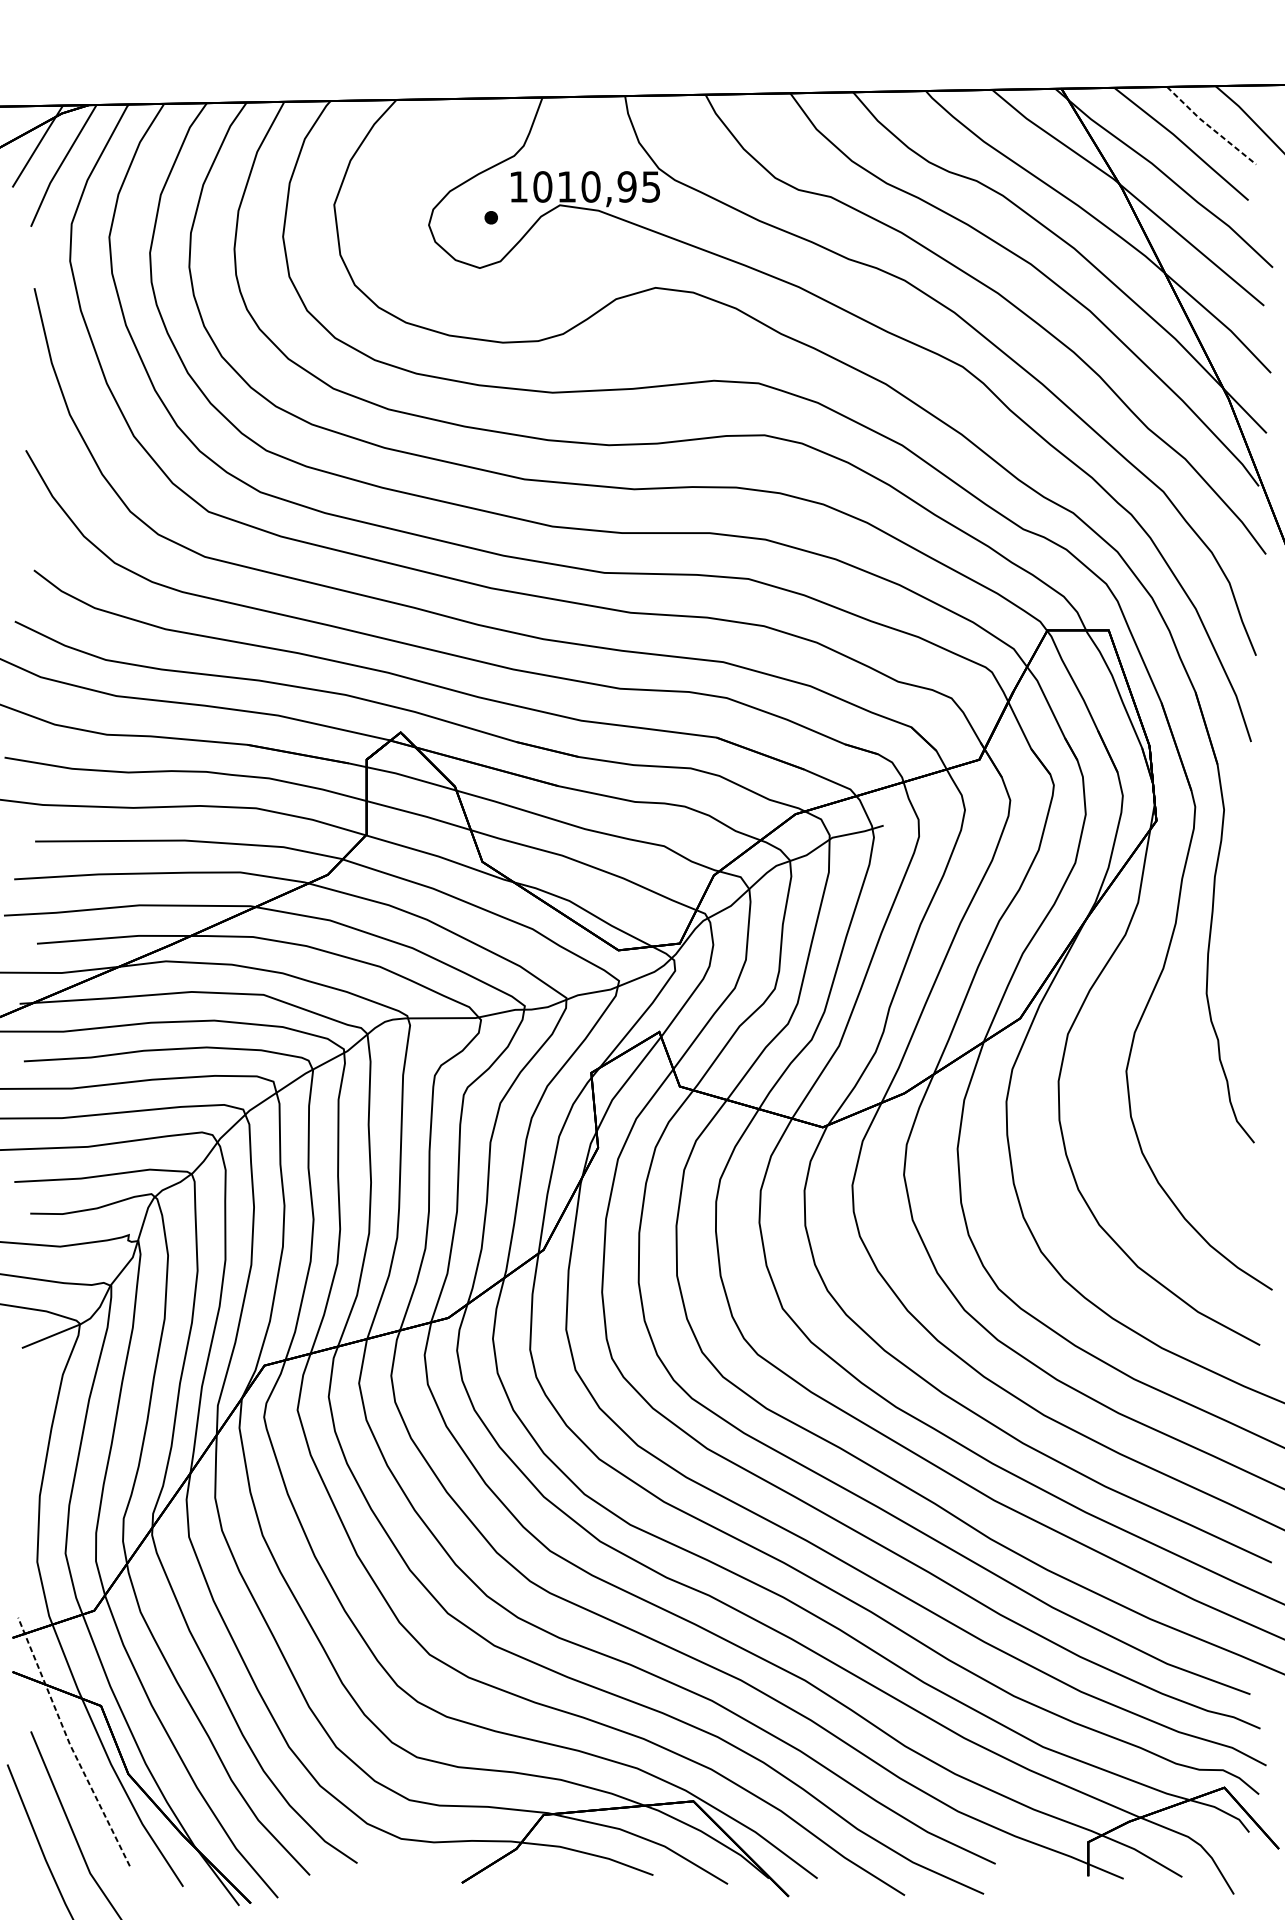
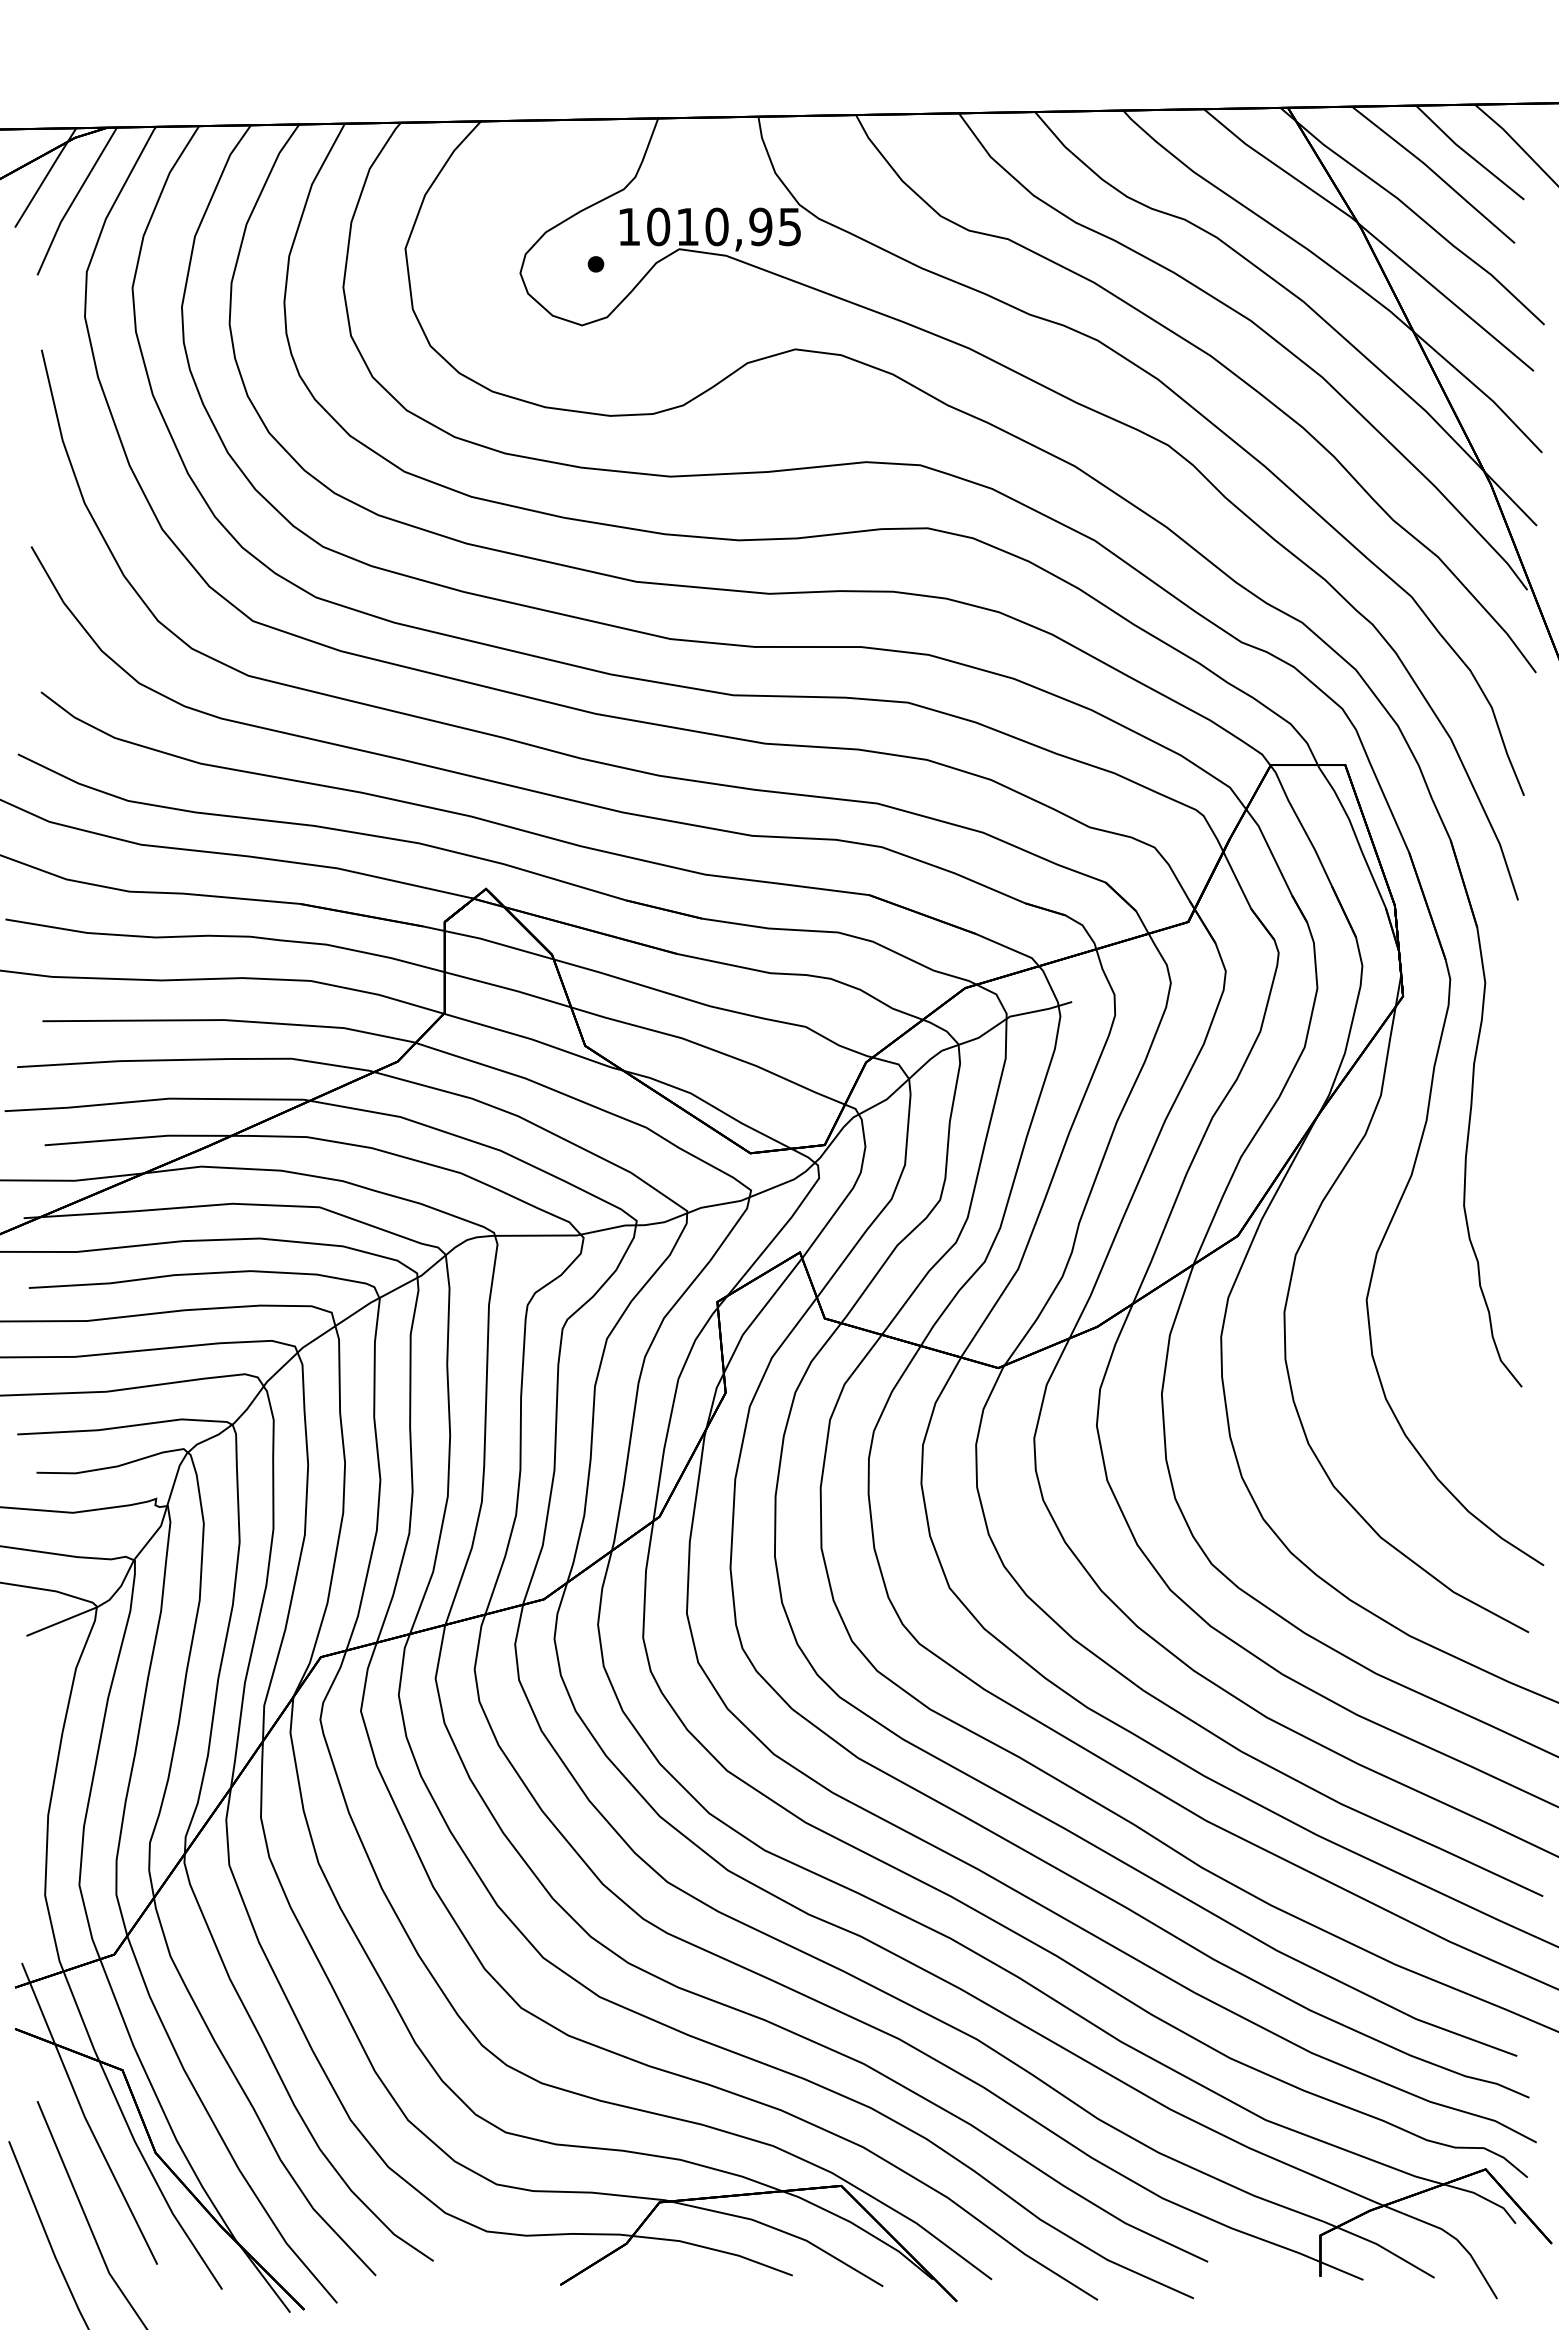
line: (1209, 127) -> (1467, 154), dashed -> solid
line: (69, 1744) -> (84, 2116), dashed -> solid

